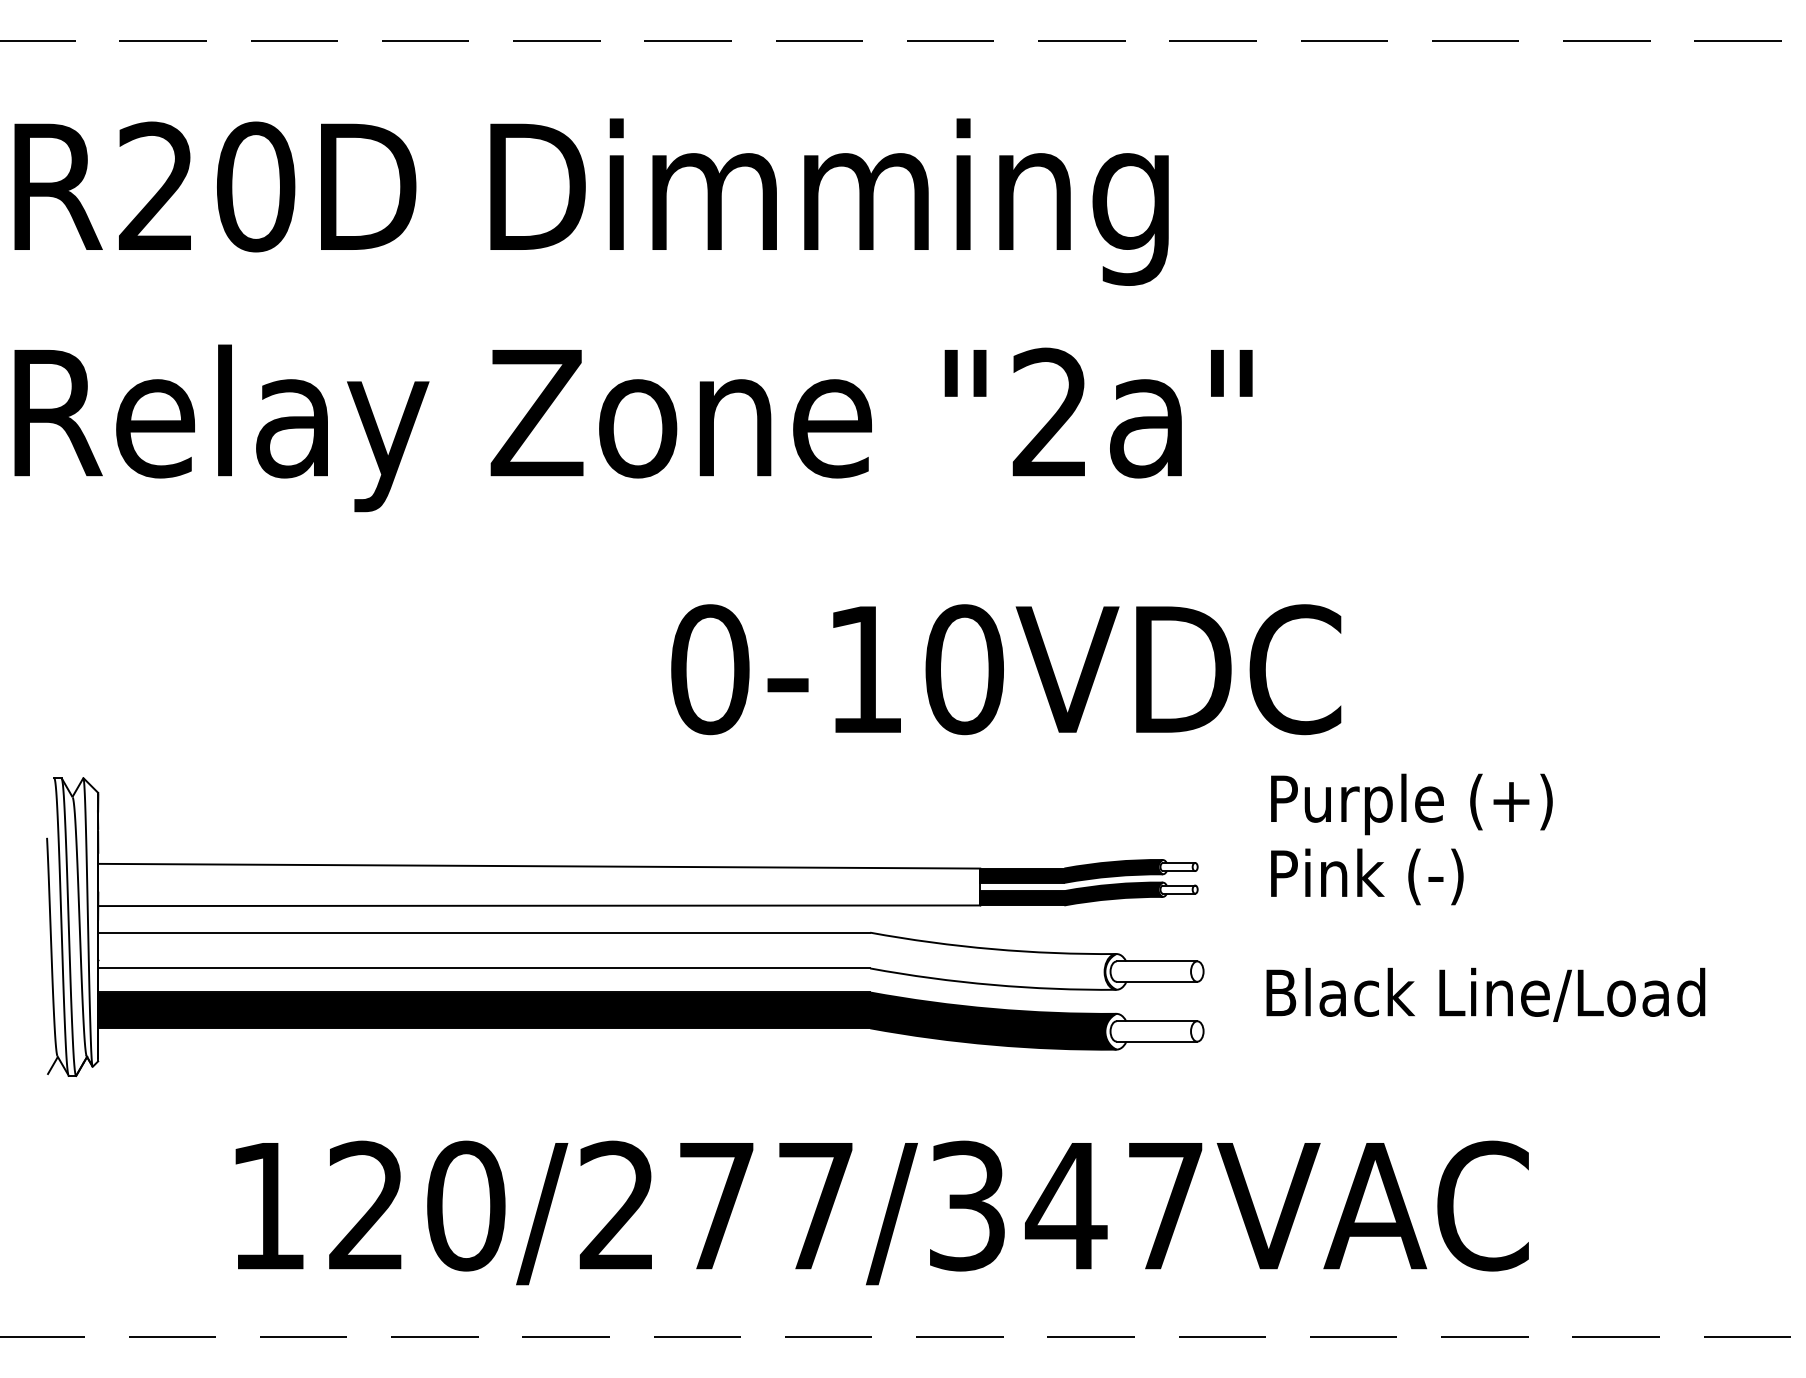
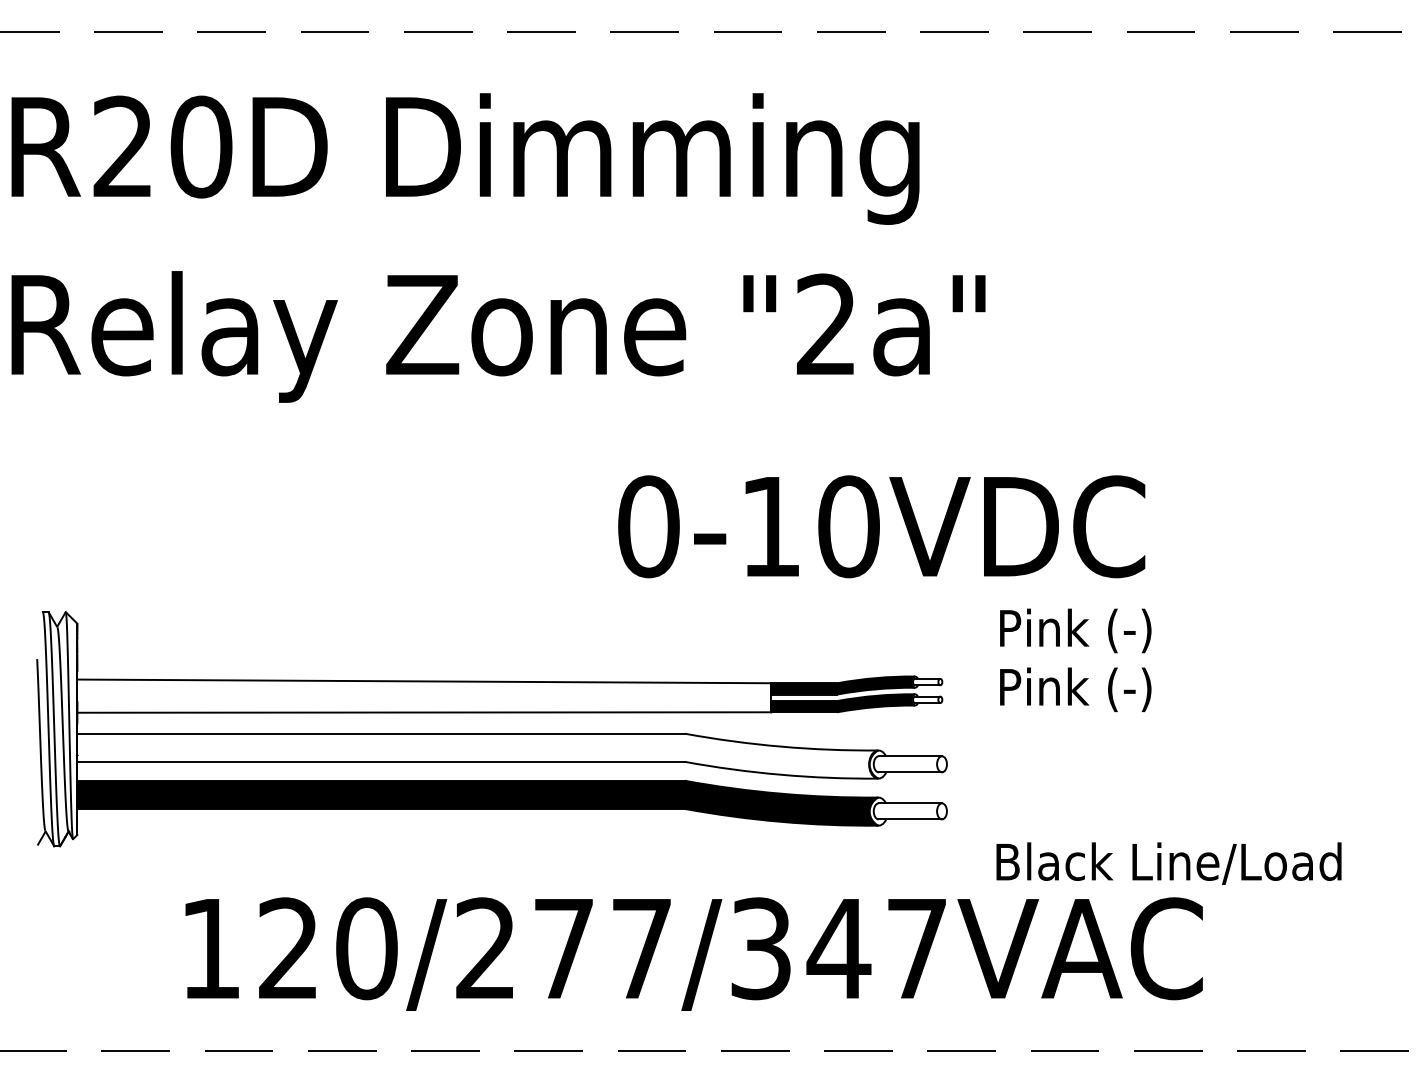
text: (1005, 669) -> (881, 526), moved
text: (1428, 804) -> (1123, 632), Purple (+) -> Pink (-)
text: (1485, 994) -> (1168, 863), moved

